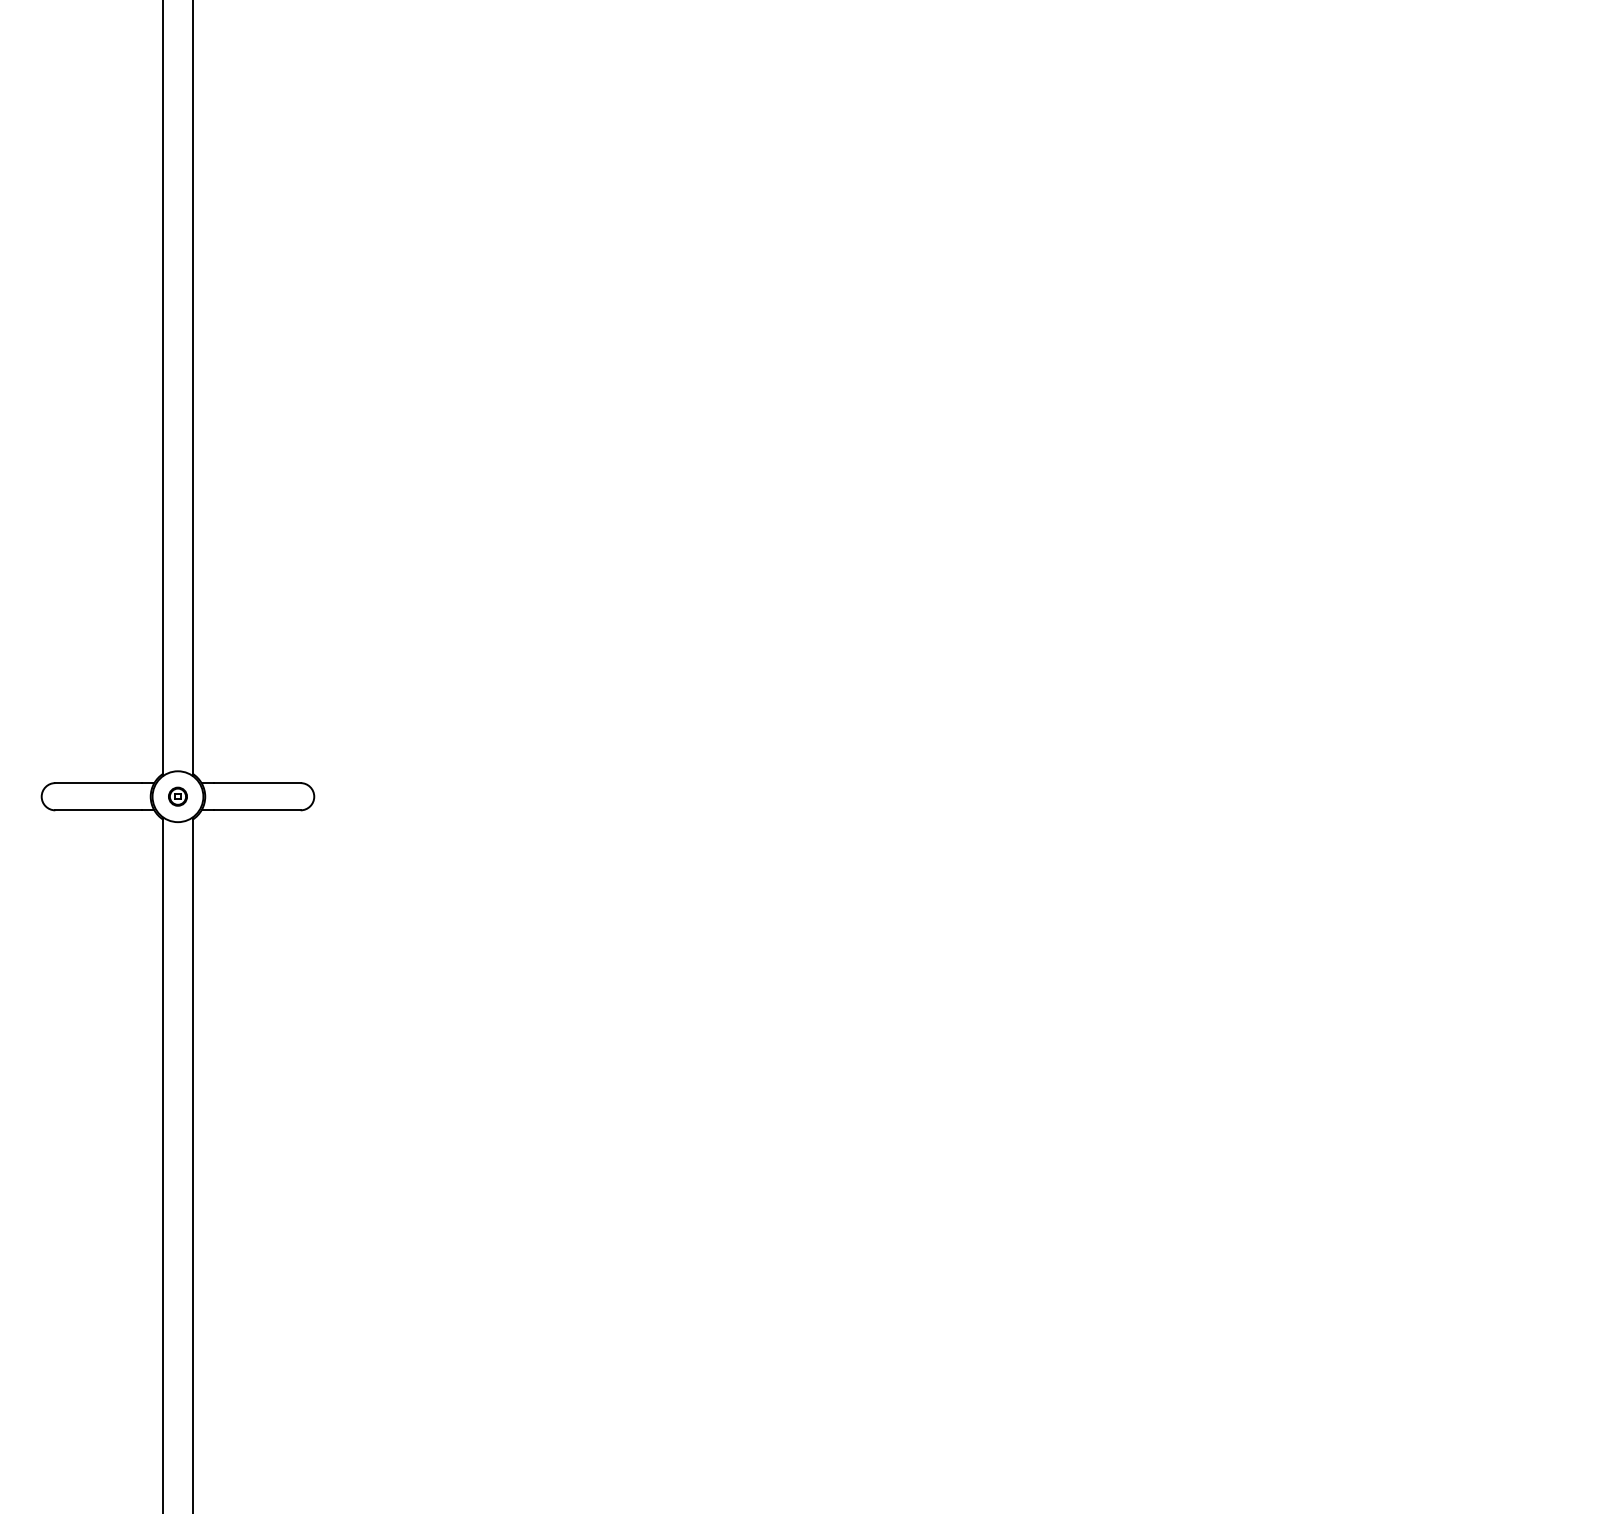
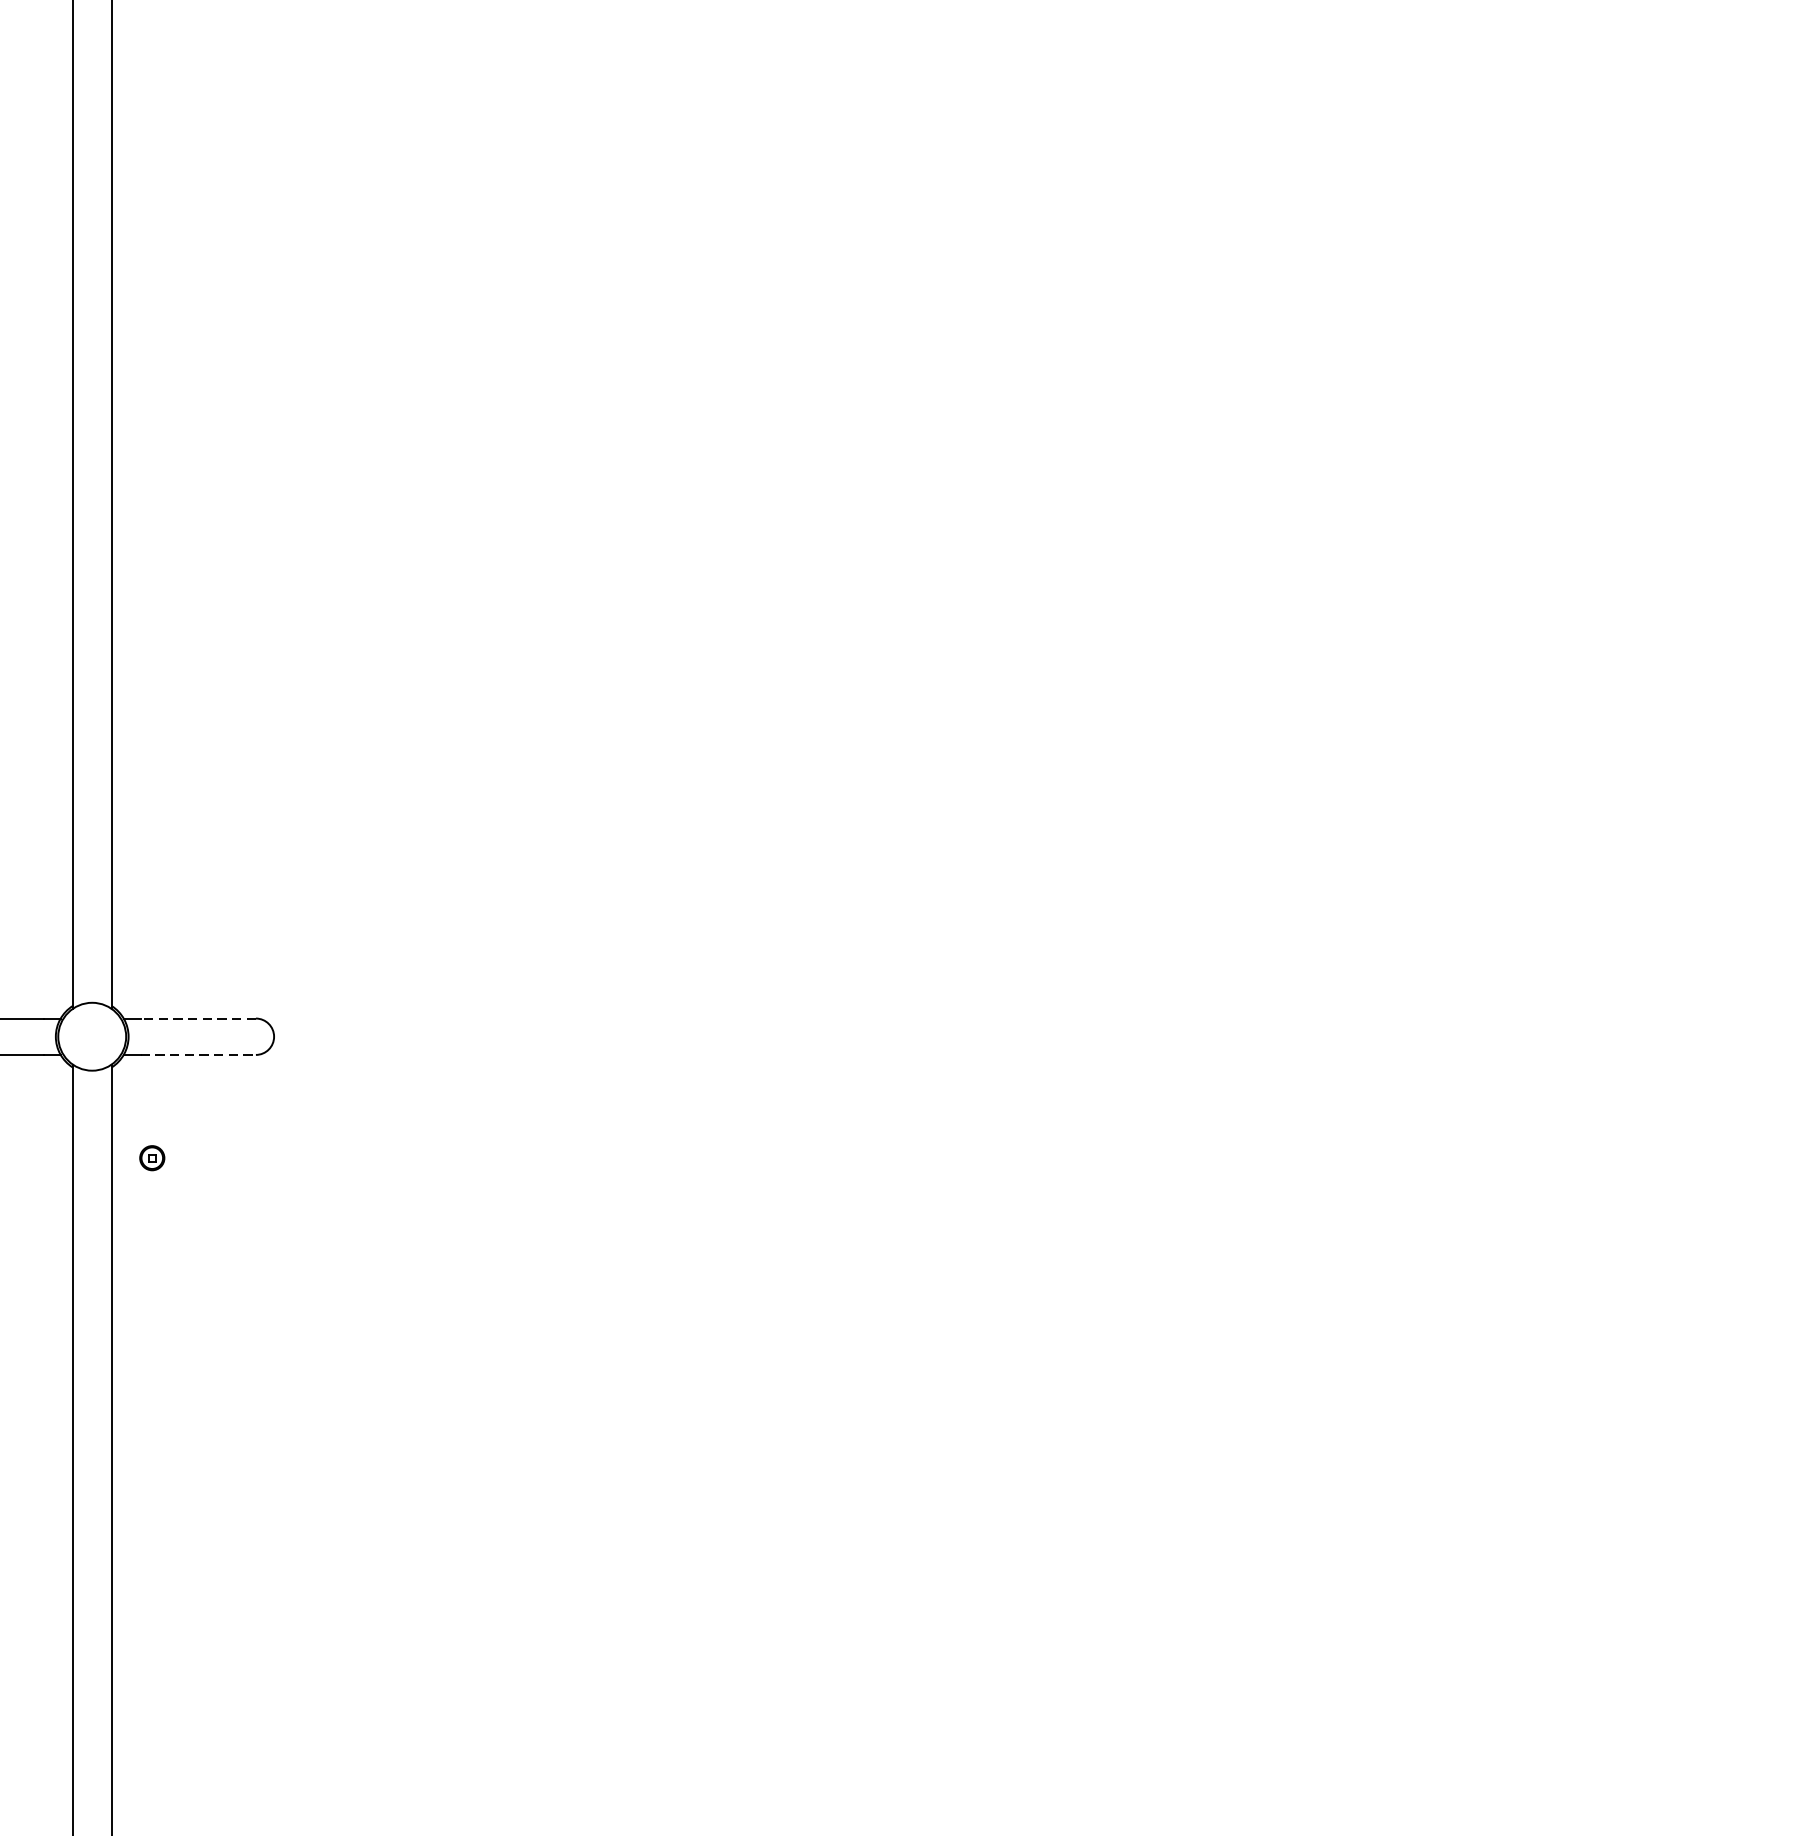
line: (256, 783) -> (197, 1019), solid -> dashed
part: (177, 796) -> (151, 1157), moved
line: (257, 810) -> (198, 1055), solid -> dashed

